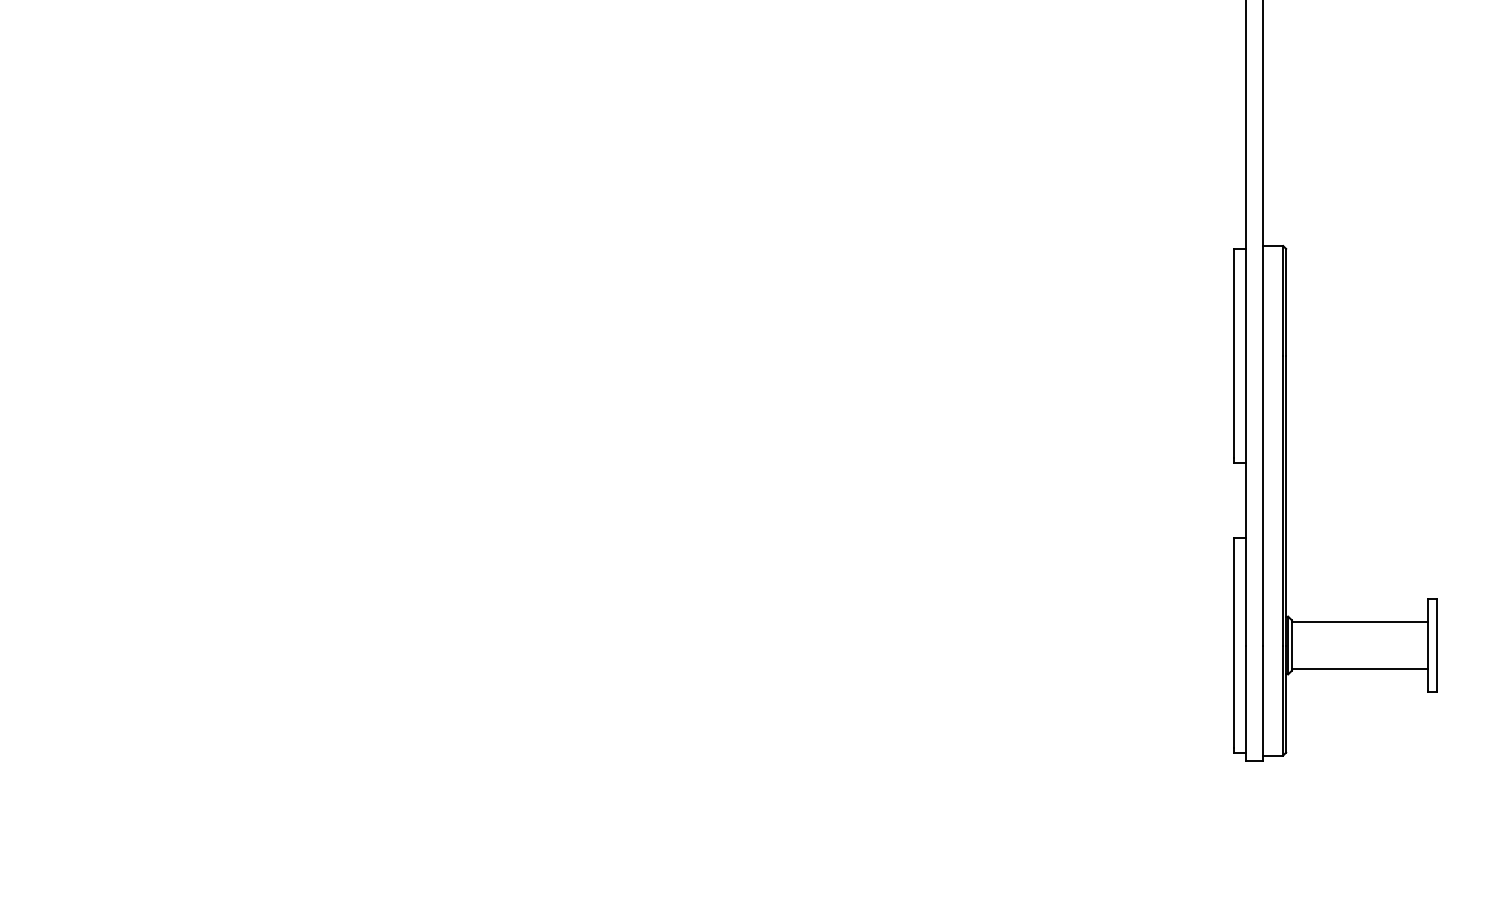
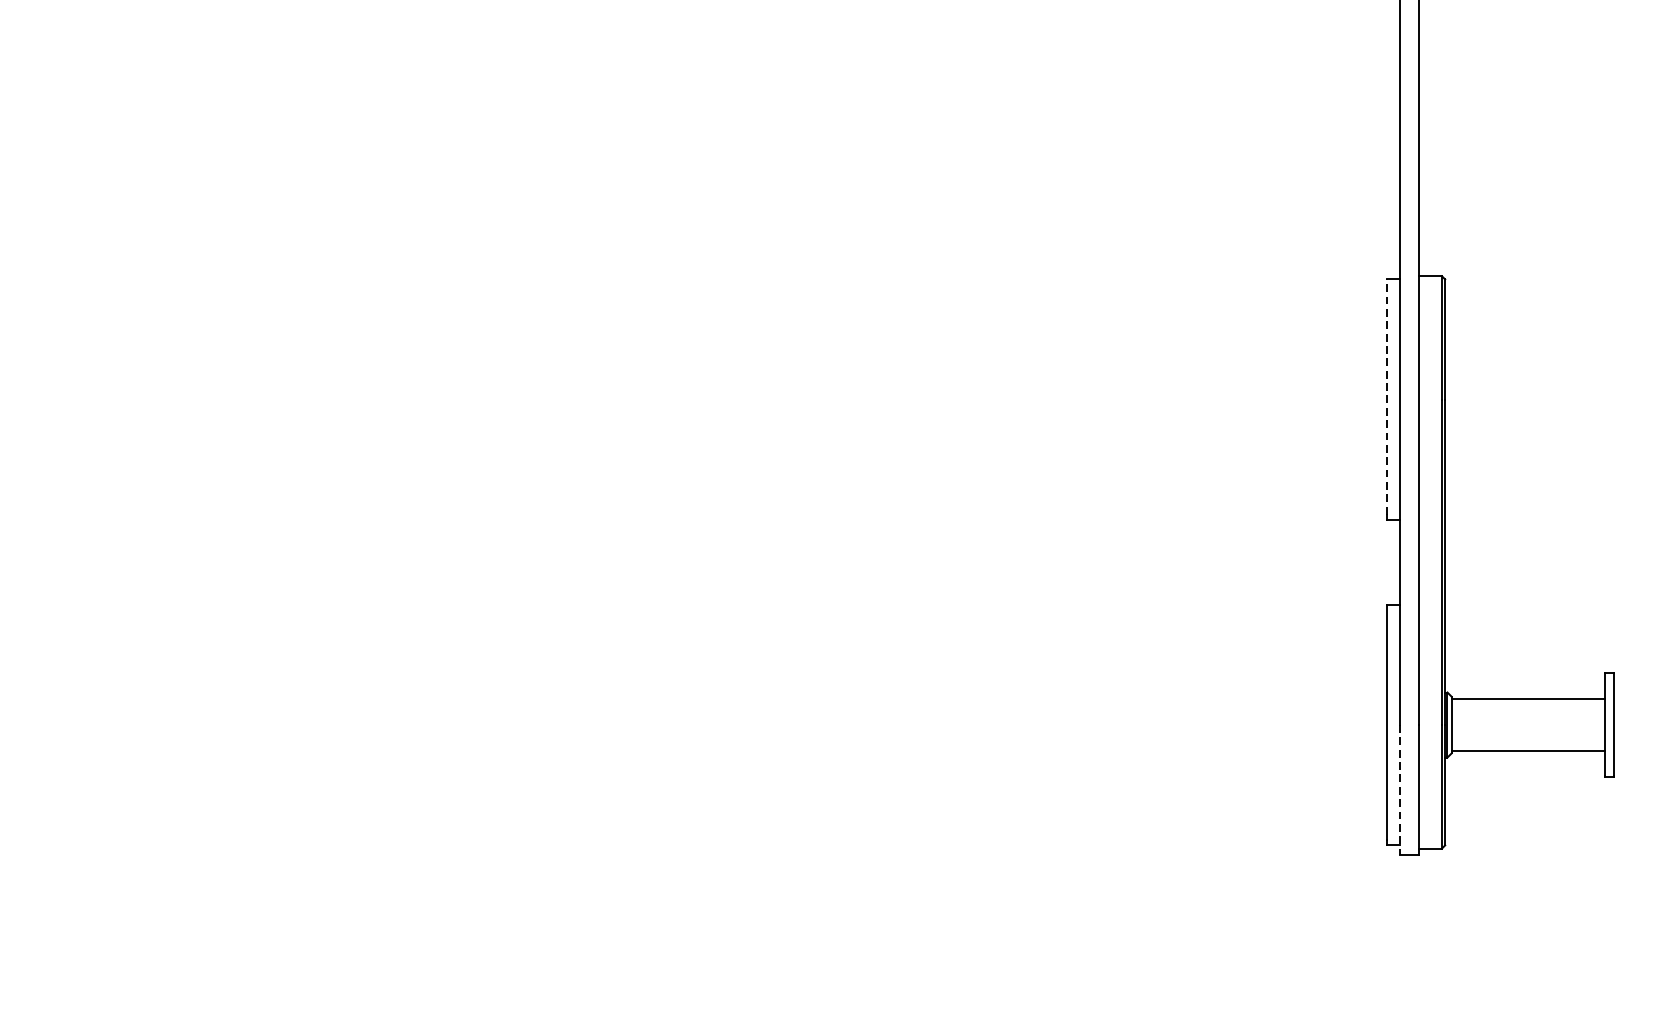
line: (1234, 353) -> (1387, 396), solid -> dashed
line: (1245, 703) -> (1399, 790), solid -> dashed

